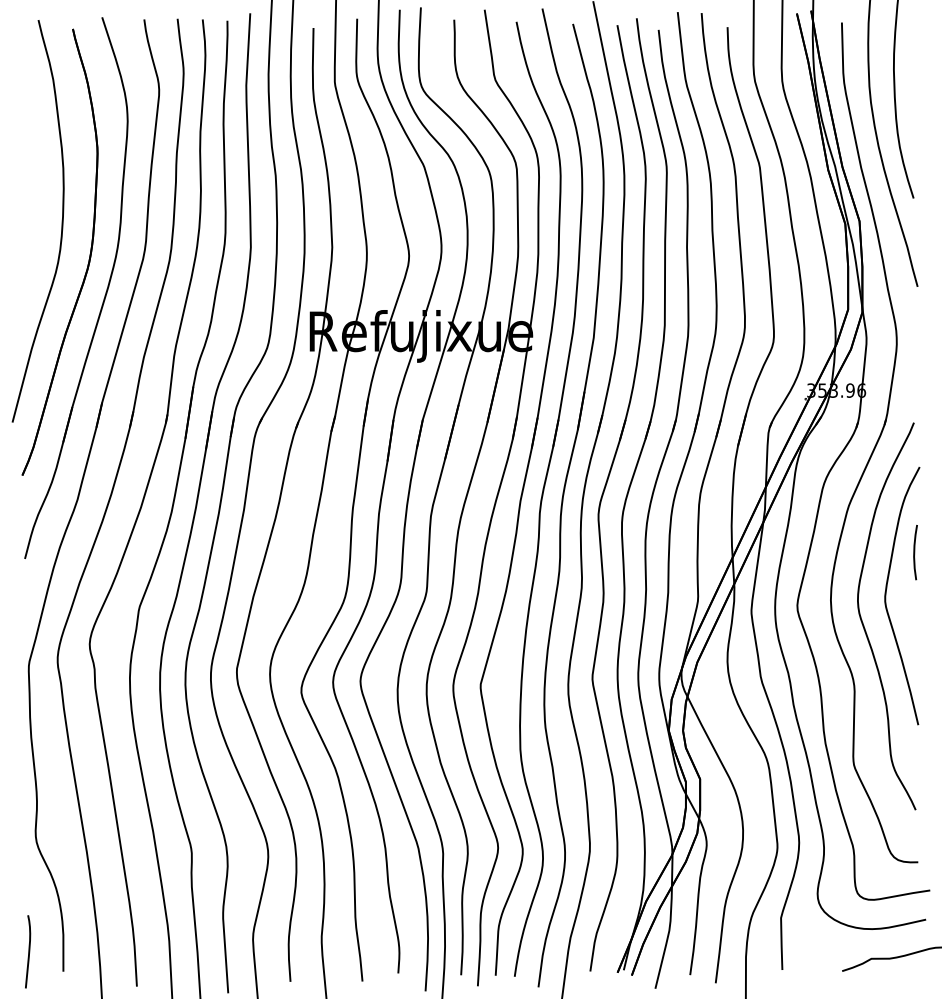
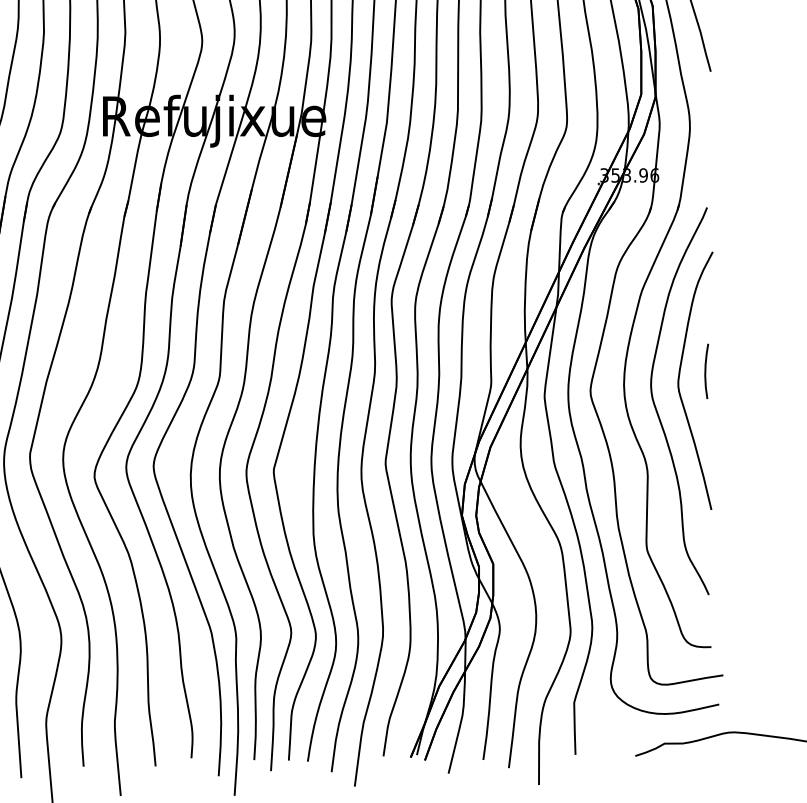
curve: (915, 552) -> (706, 371), moved

